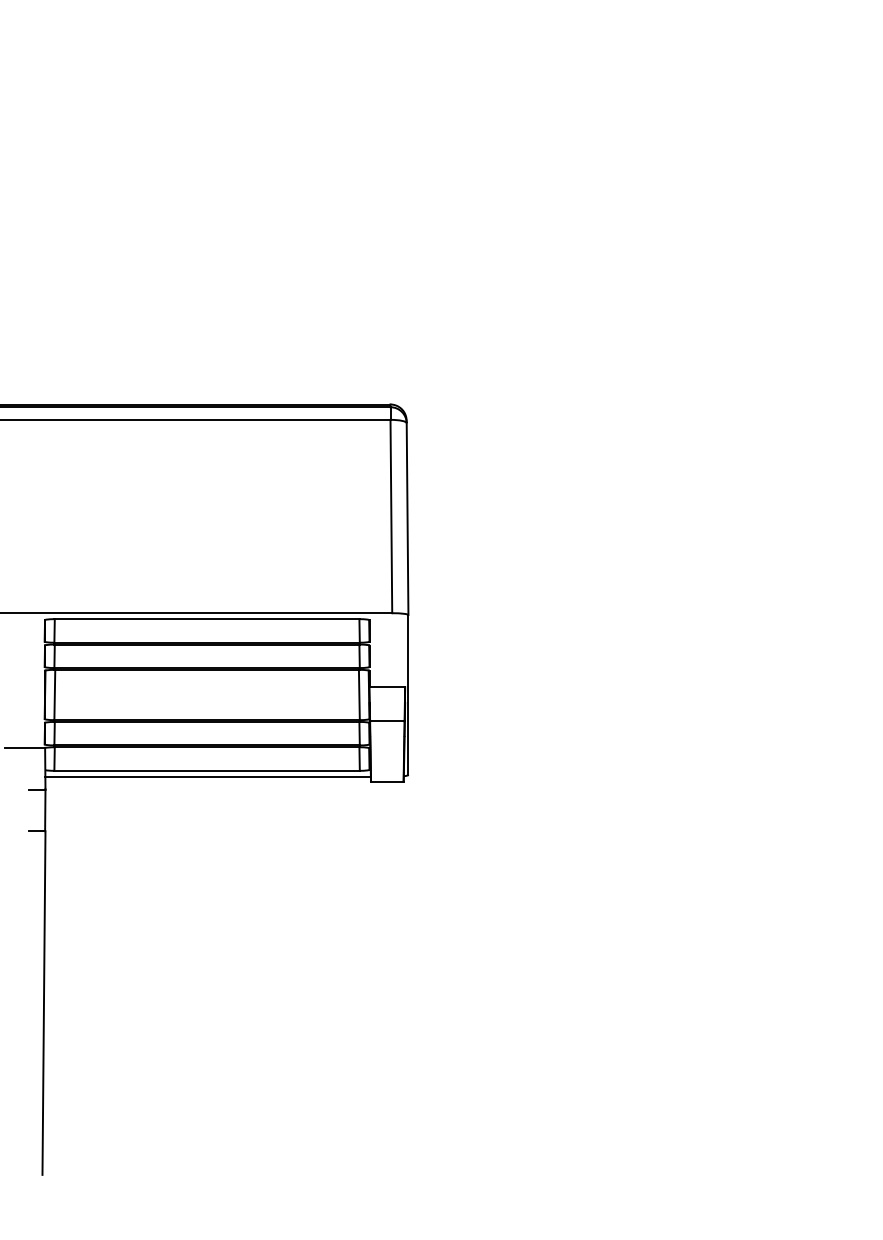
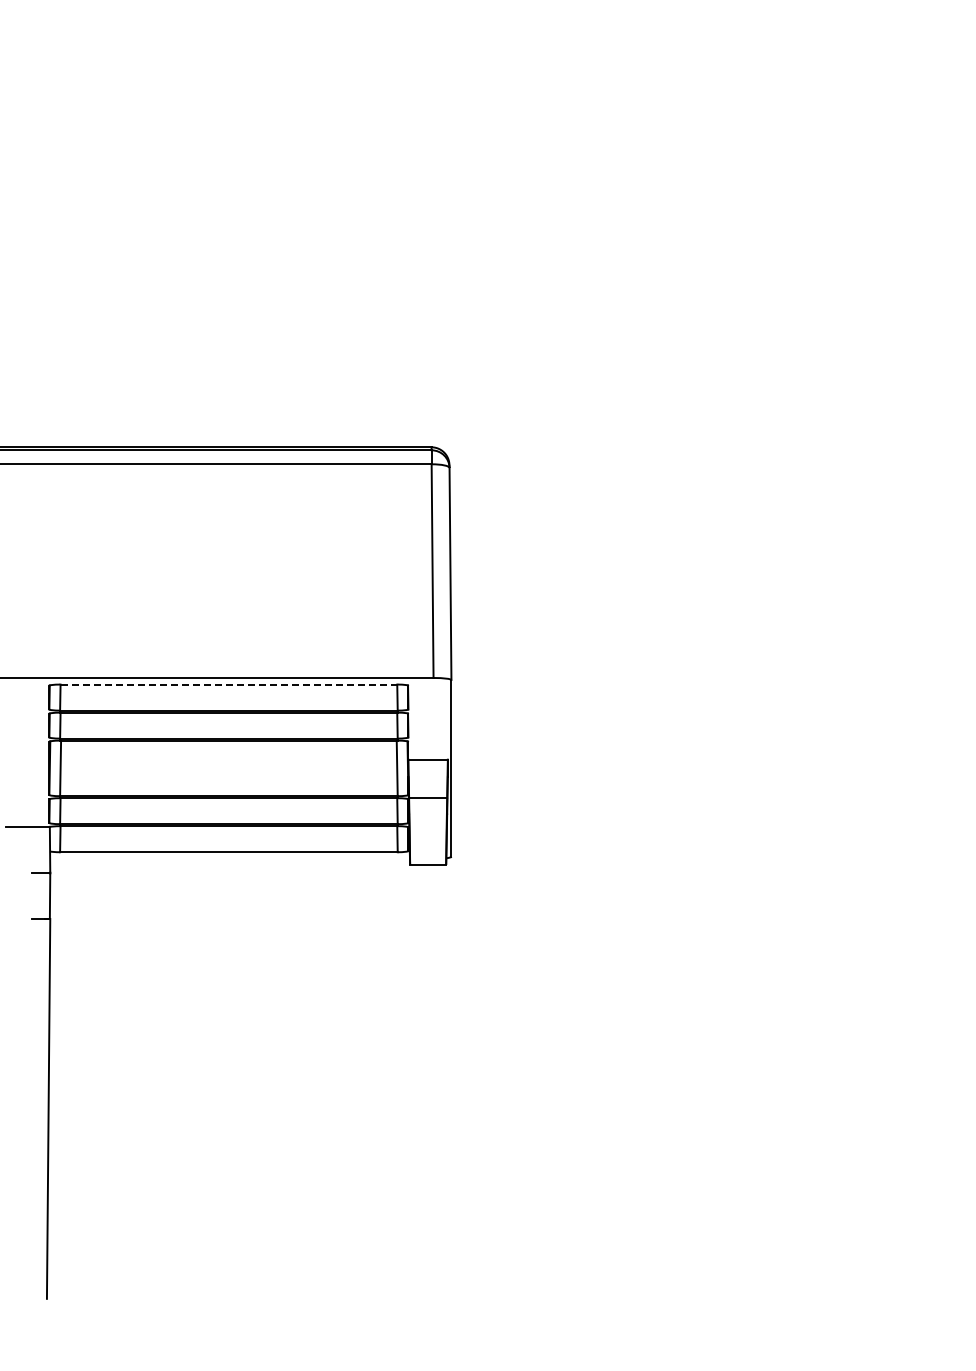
line: (206, 619) -> (228, 684), solid -> dashed
line: (207, 776) -> (229, 858), removed

